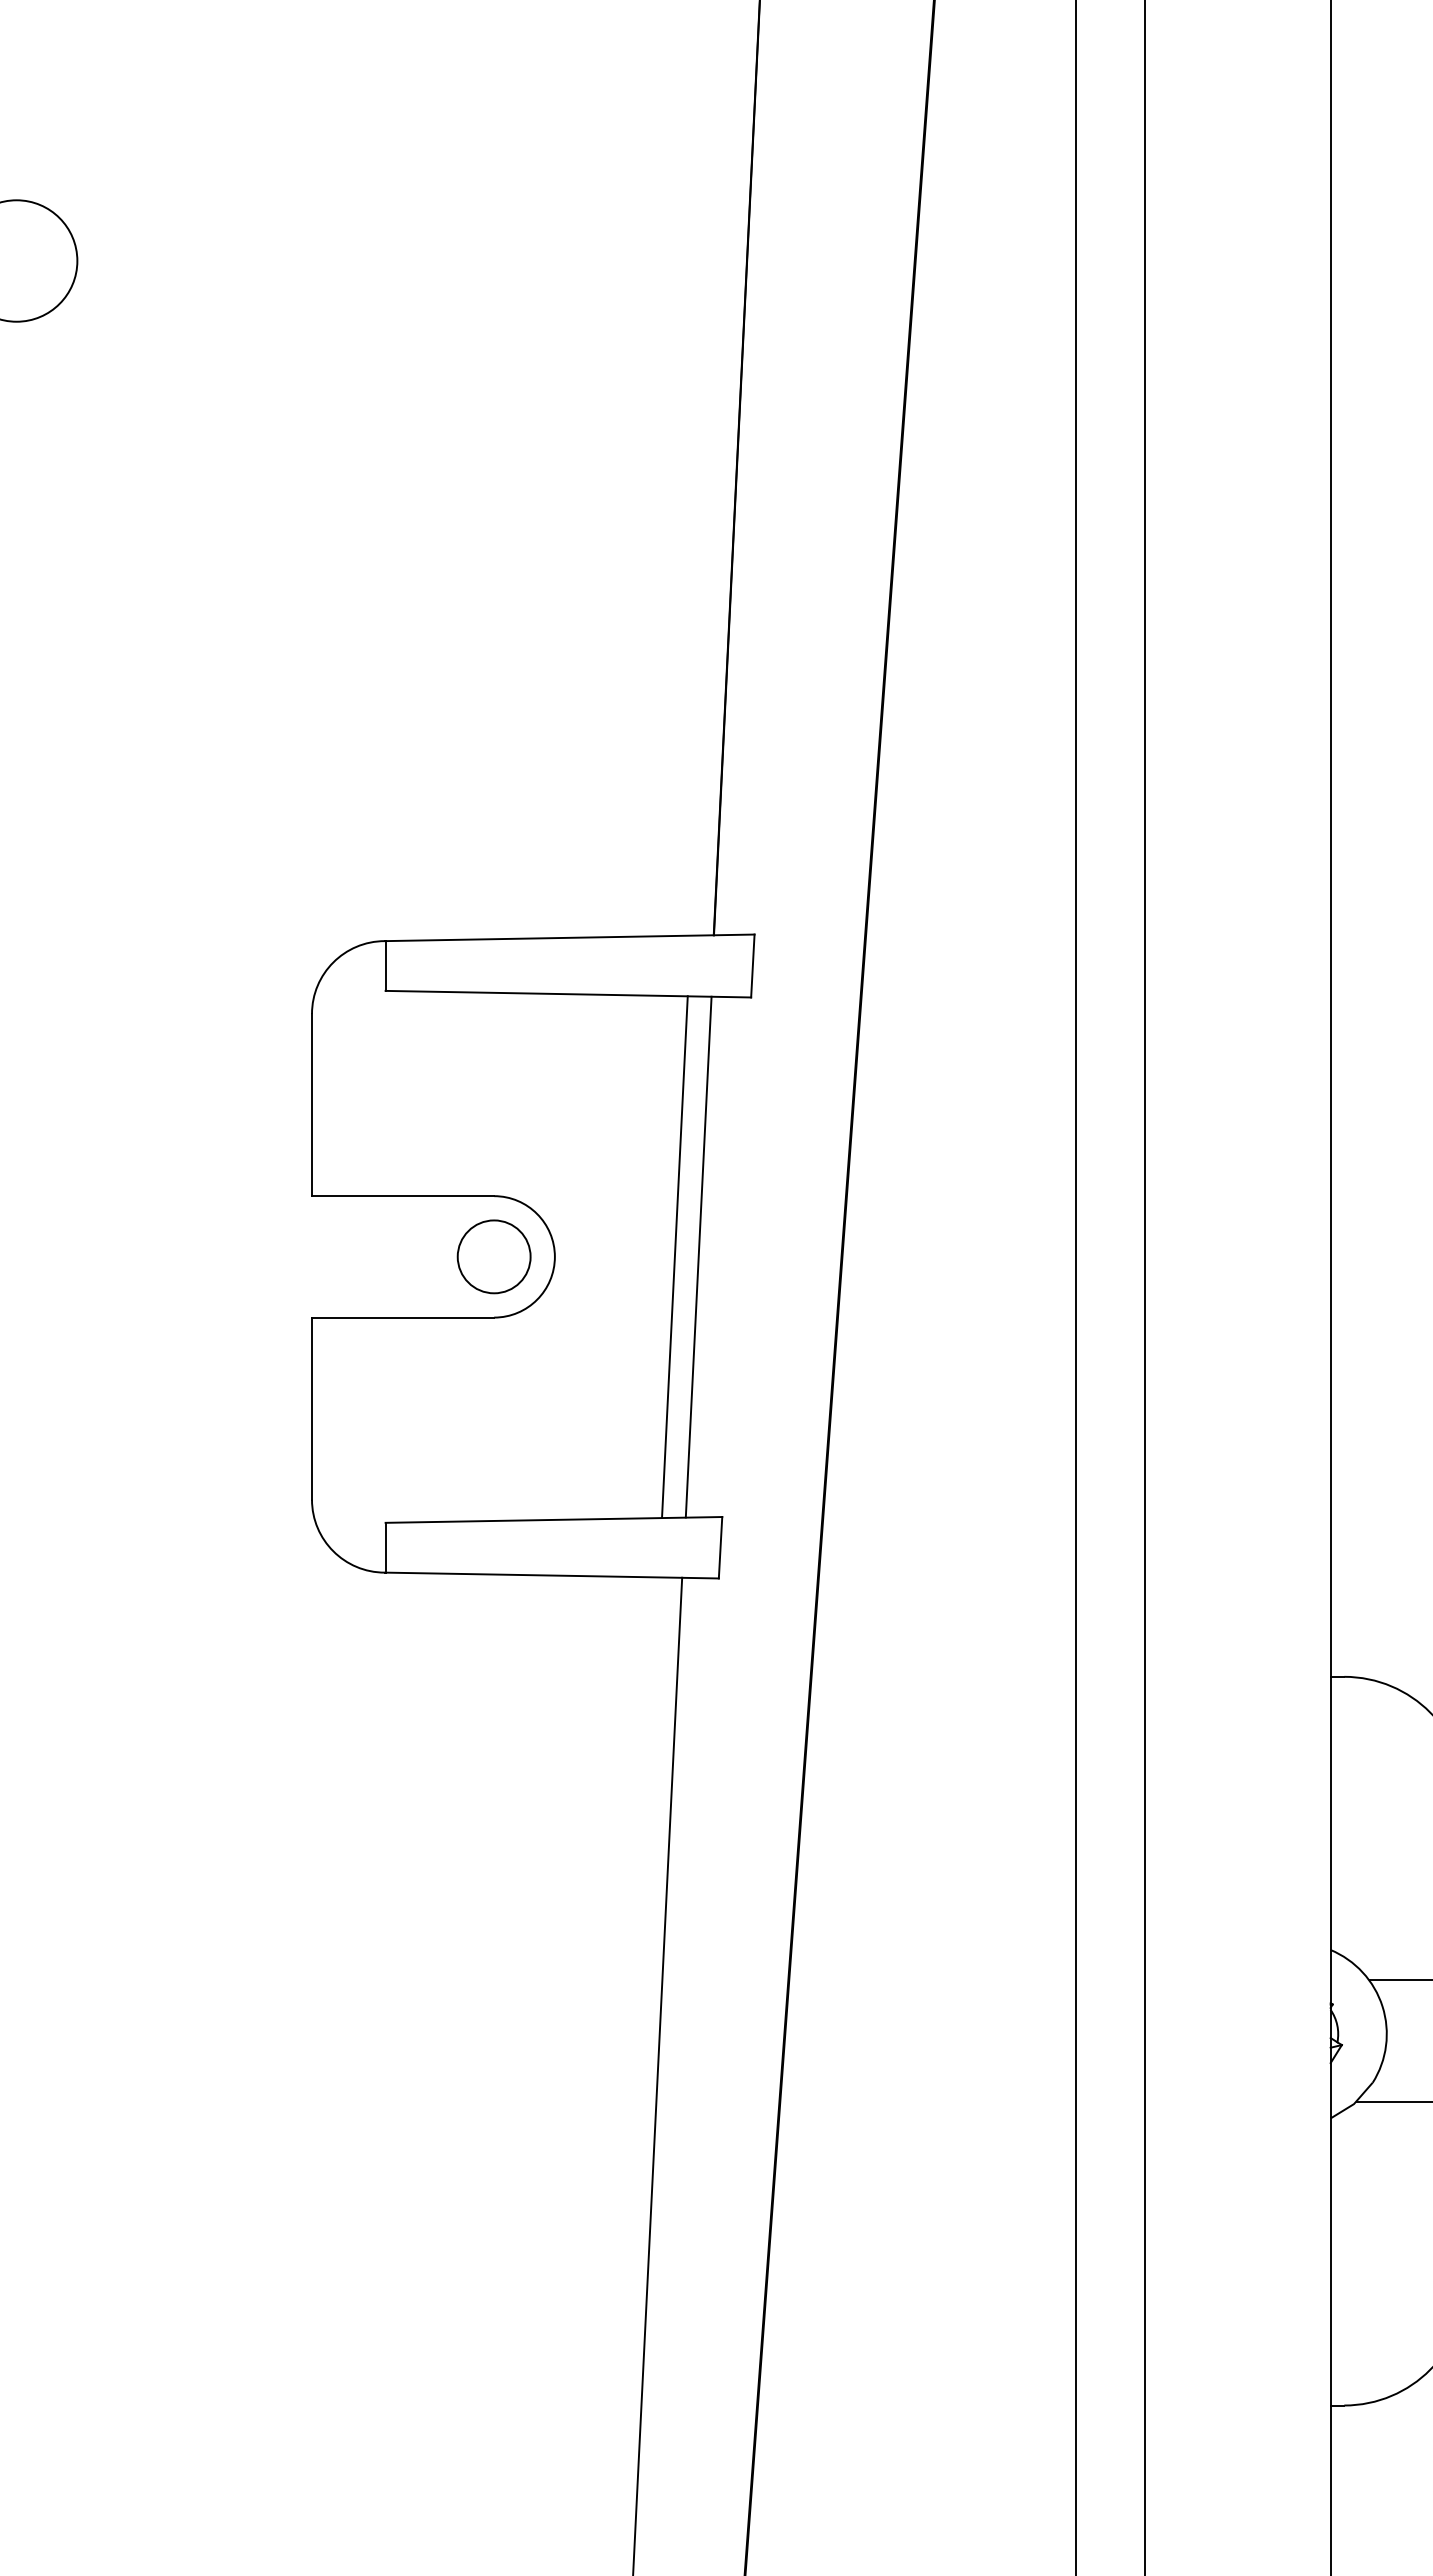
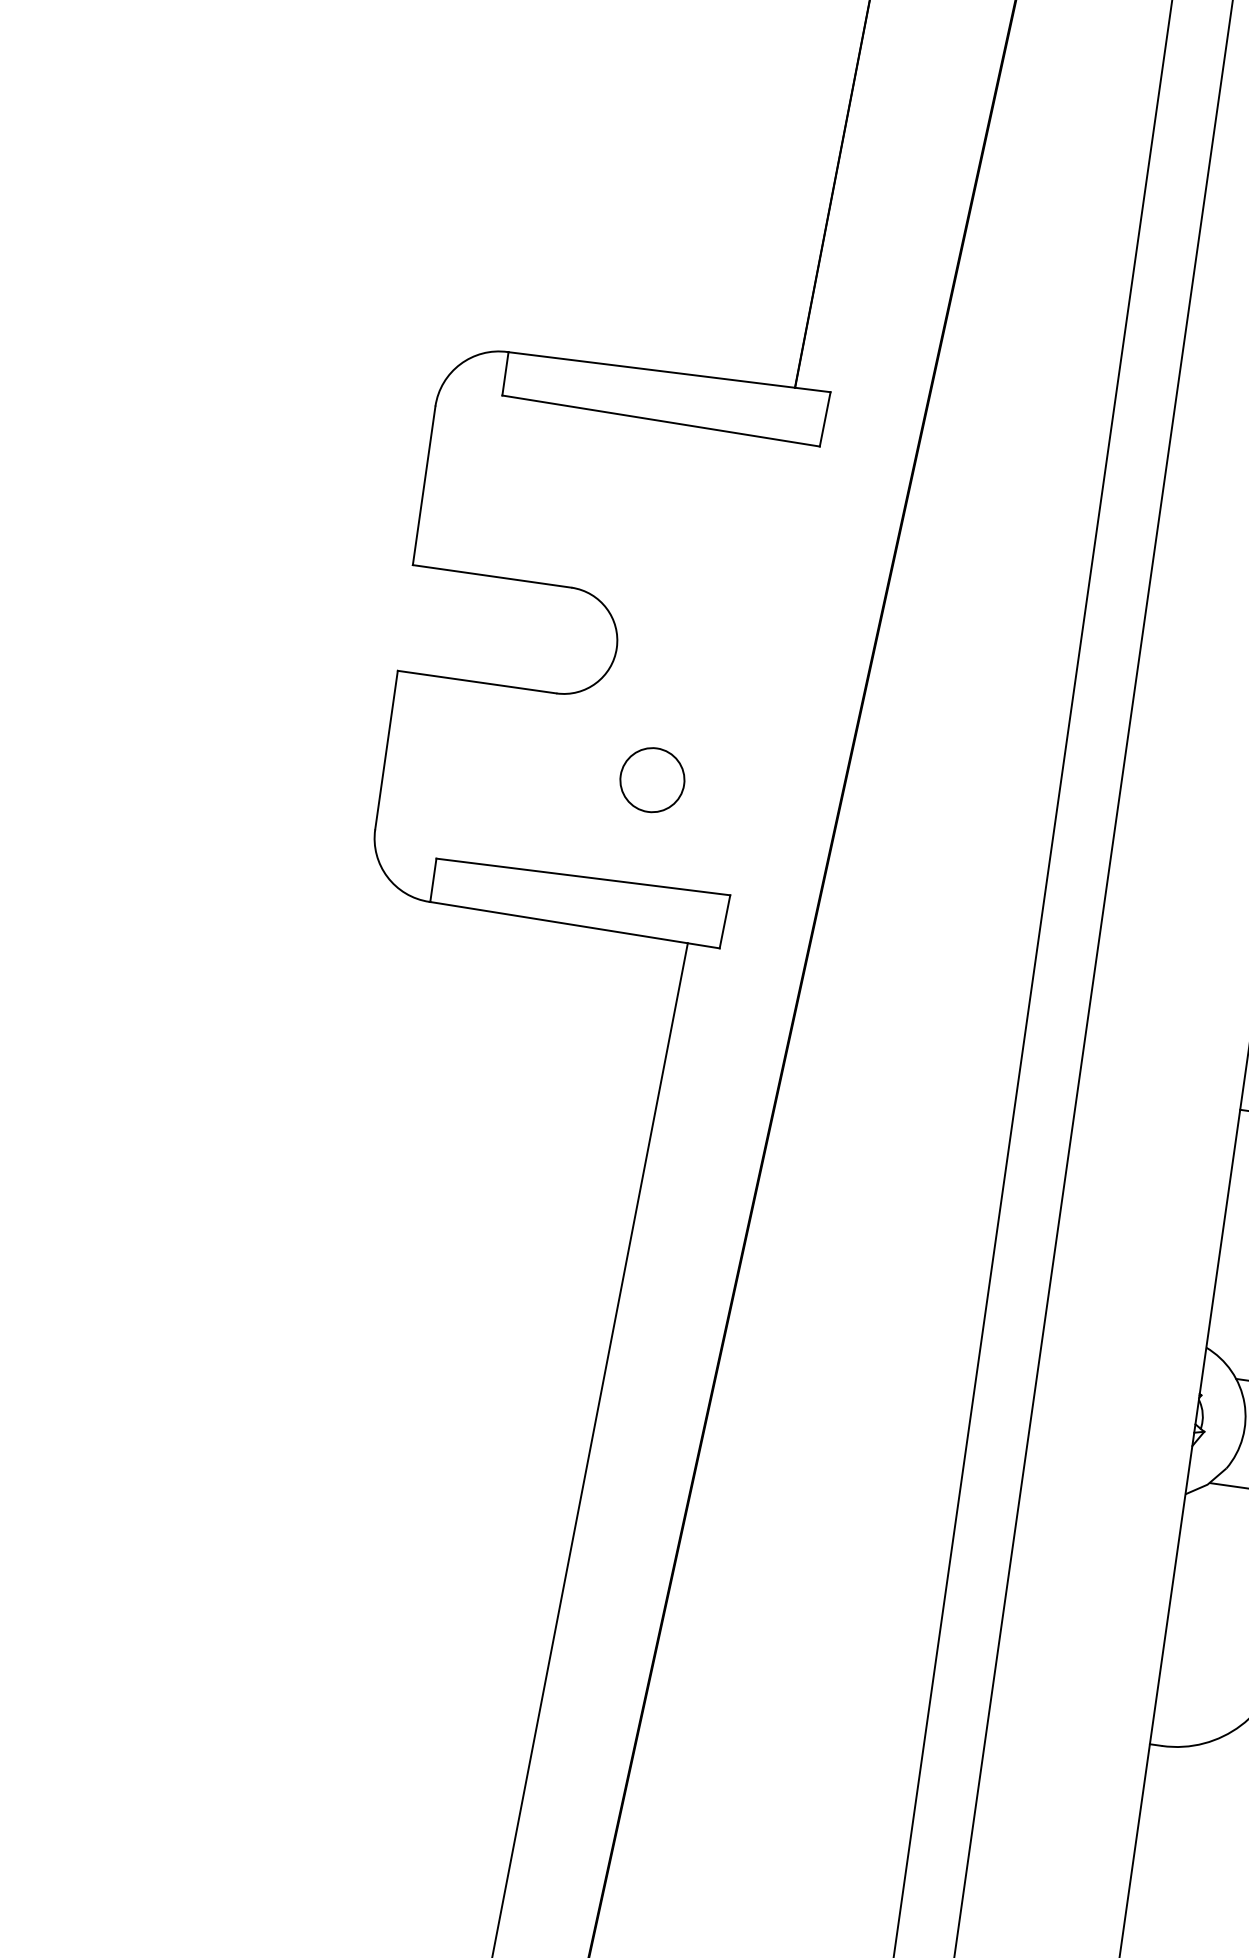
circle: (493, 1256) -> (651, 779), moved
line: (674, 1256) -> (720, 662), removed
line: (698, 1256) -> (741, 665), removed

